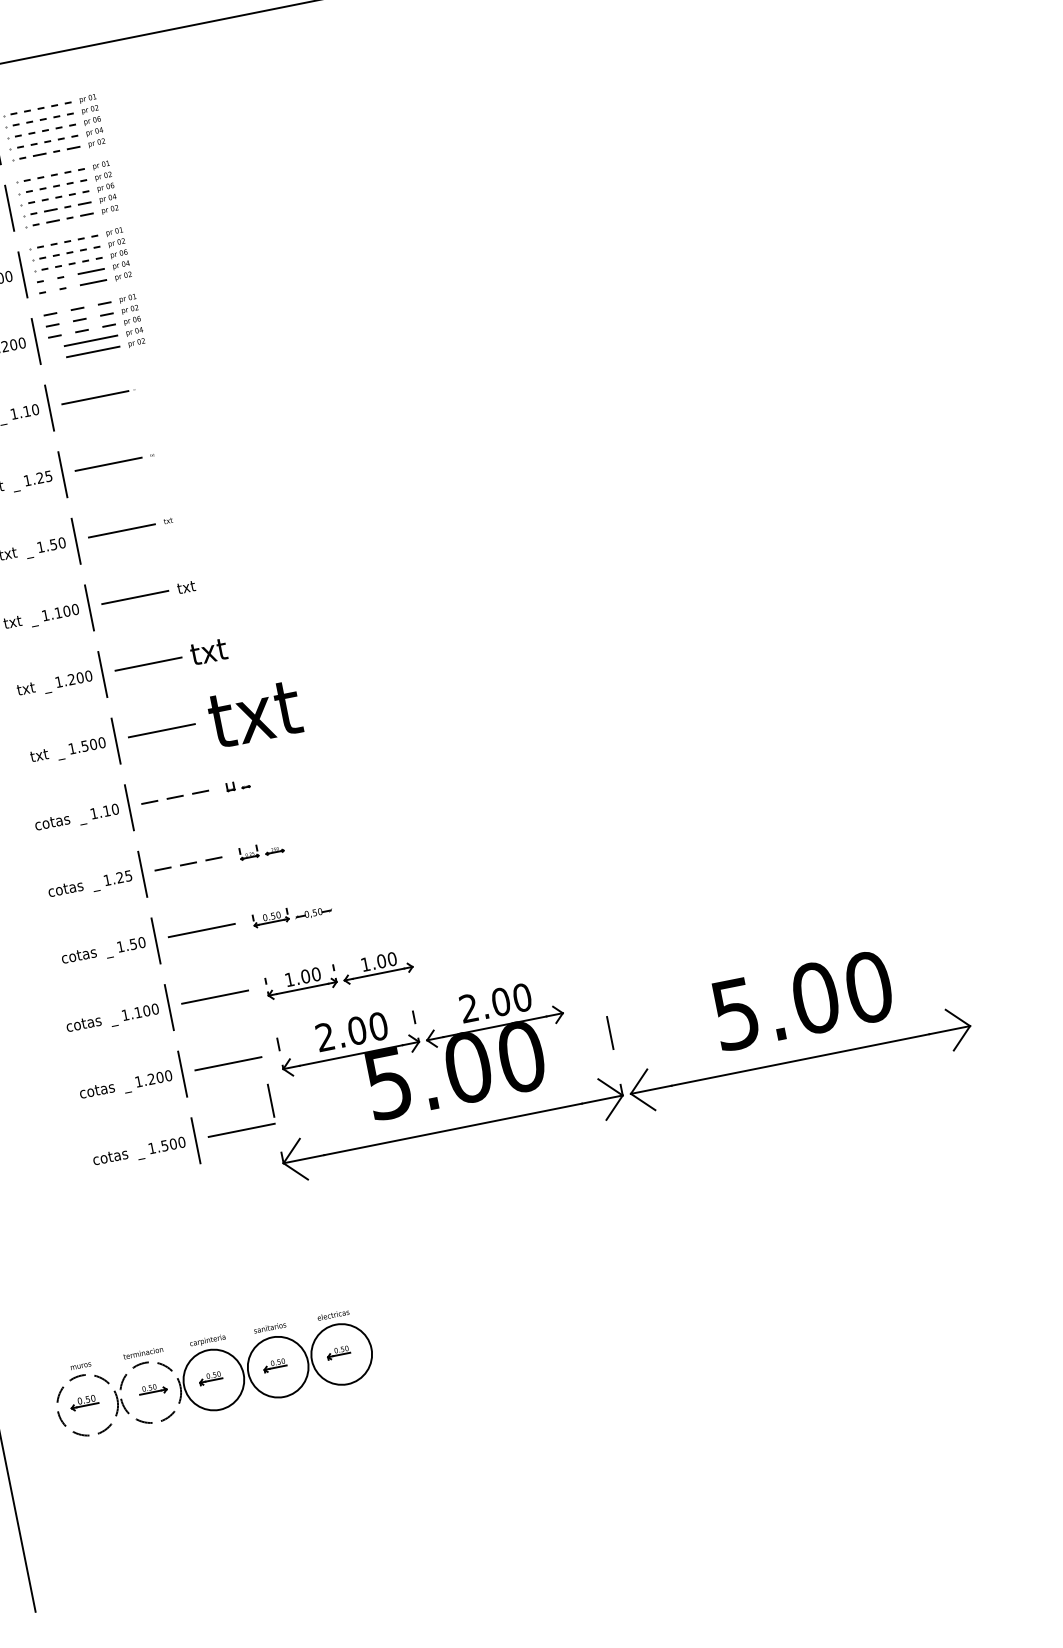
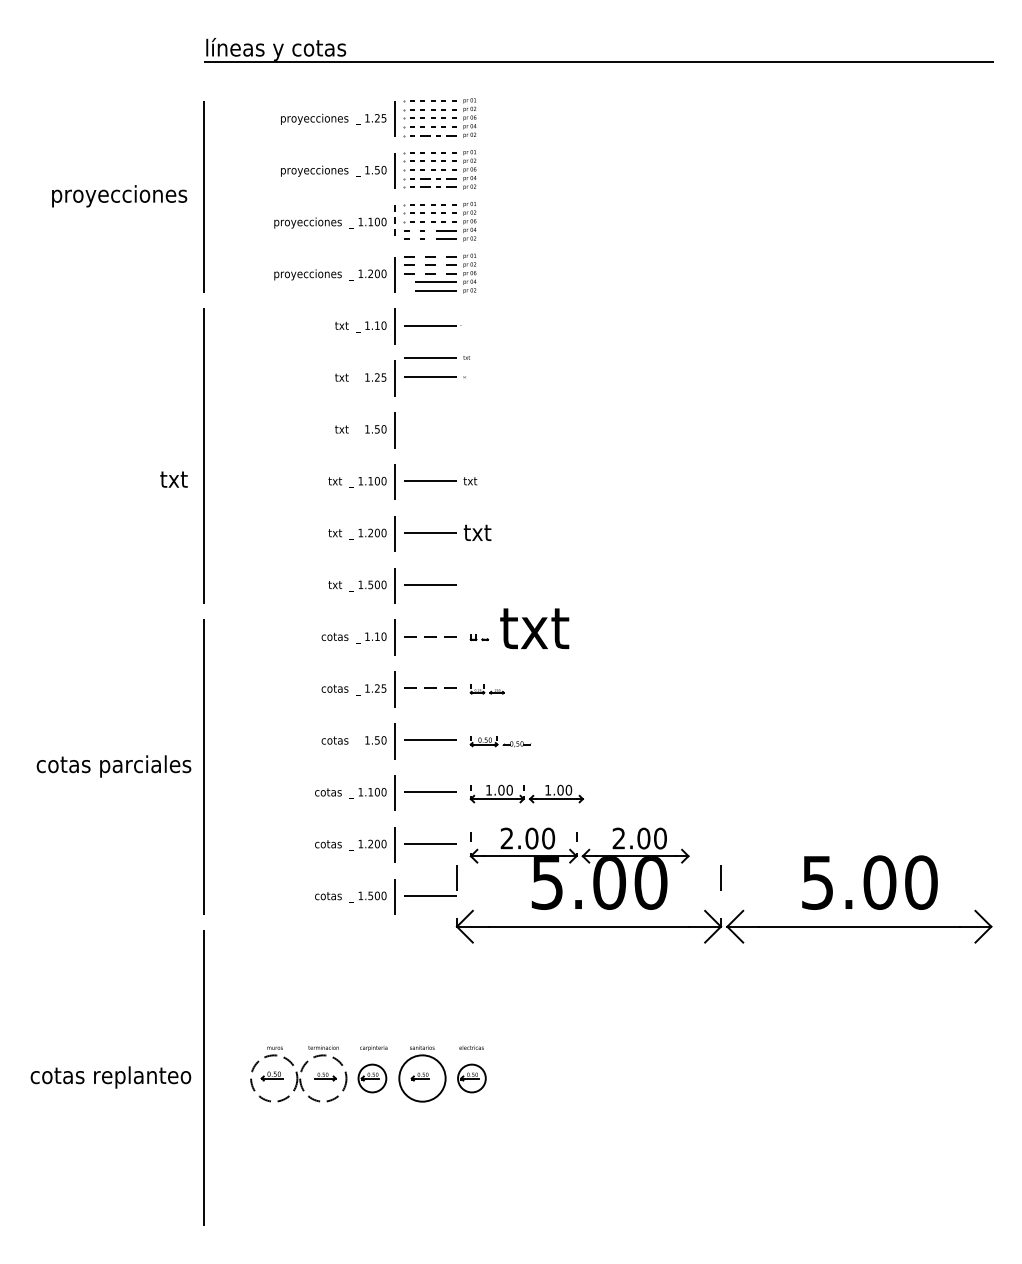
line: (22, 275) -> (394, 223), solid -> dashed
part: (129, 528) -> (436, 357), moved
text: (254, 714) -> (534, 628), moved
circle: (341, 1354) -> (471, 1078), size x0.6
circle: (213, 1379) -> (372, 1078), size x0.6

